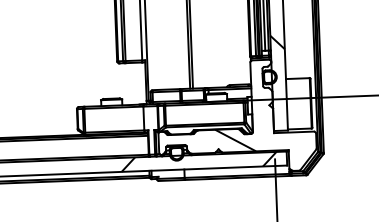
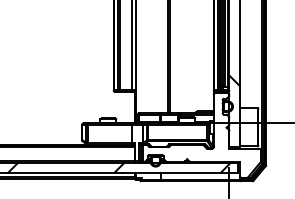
hatch: (253, 149) -> (213, 160), removed

